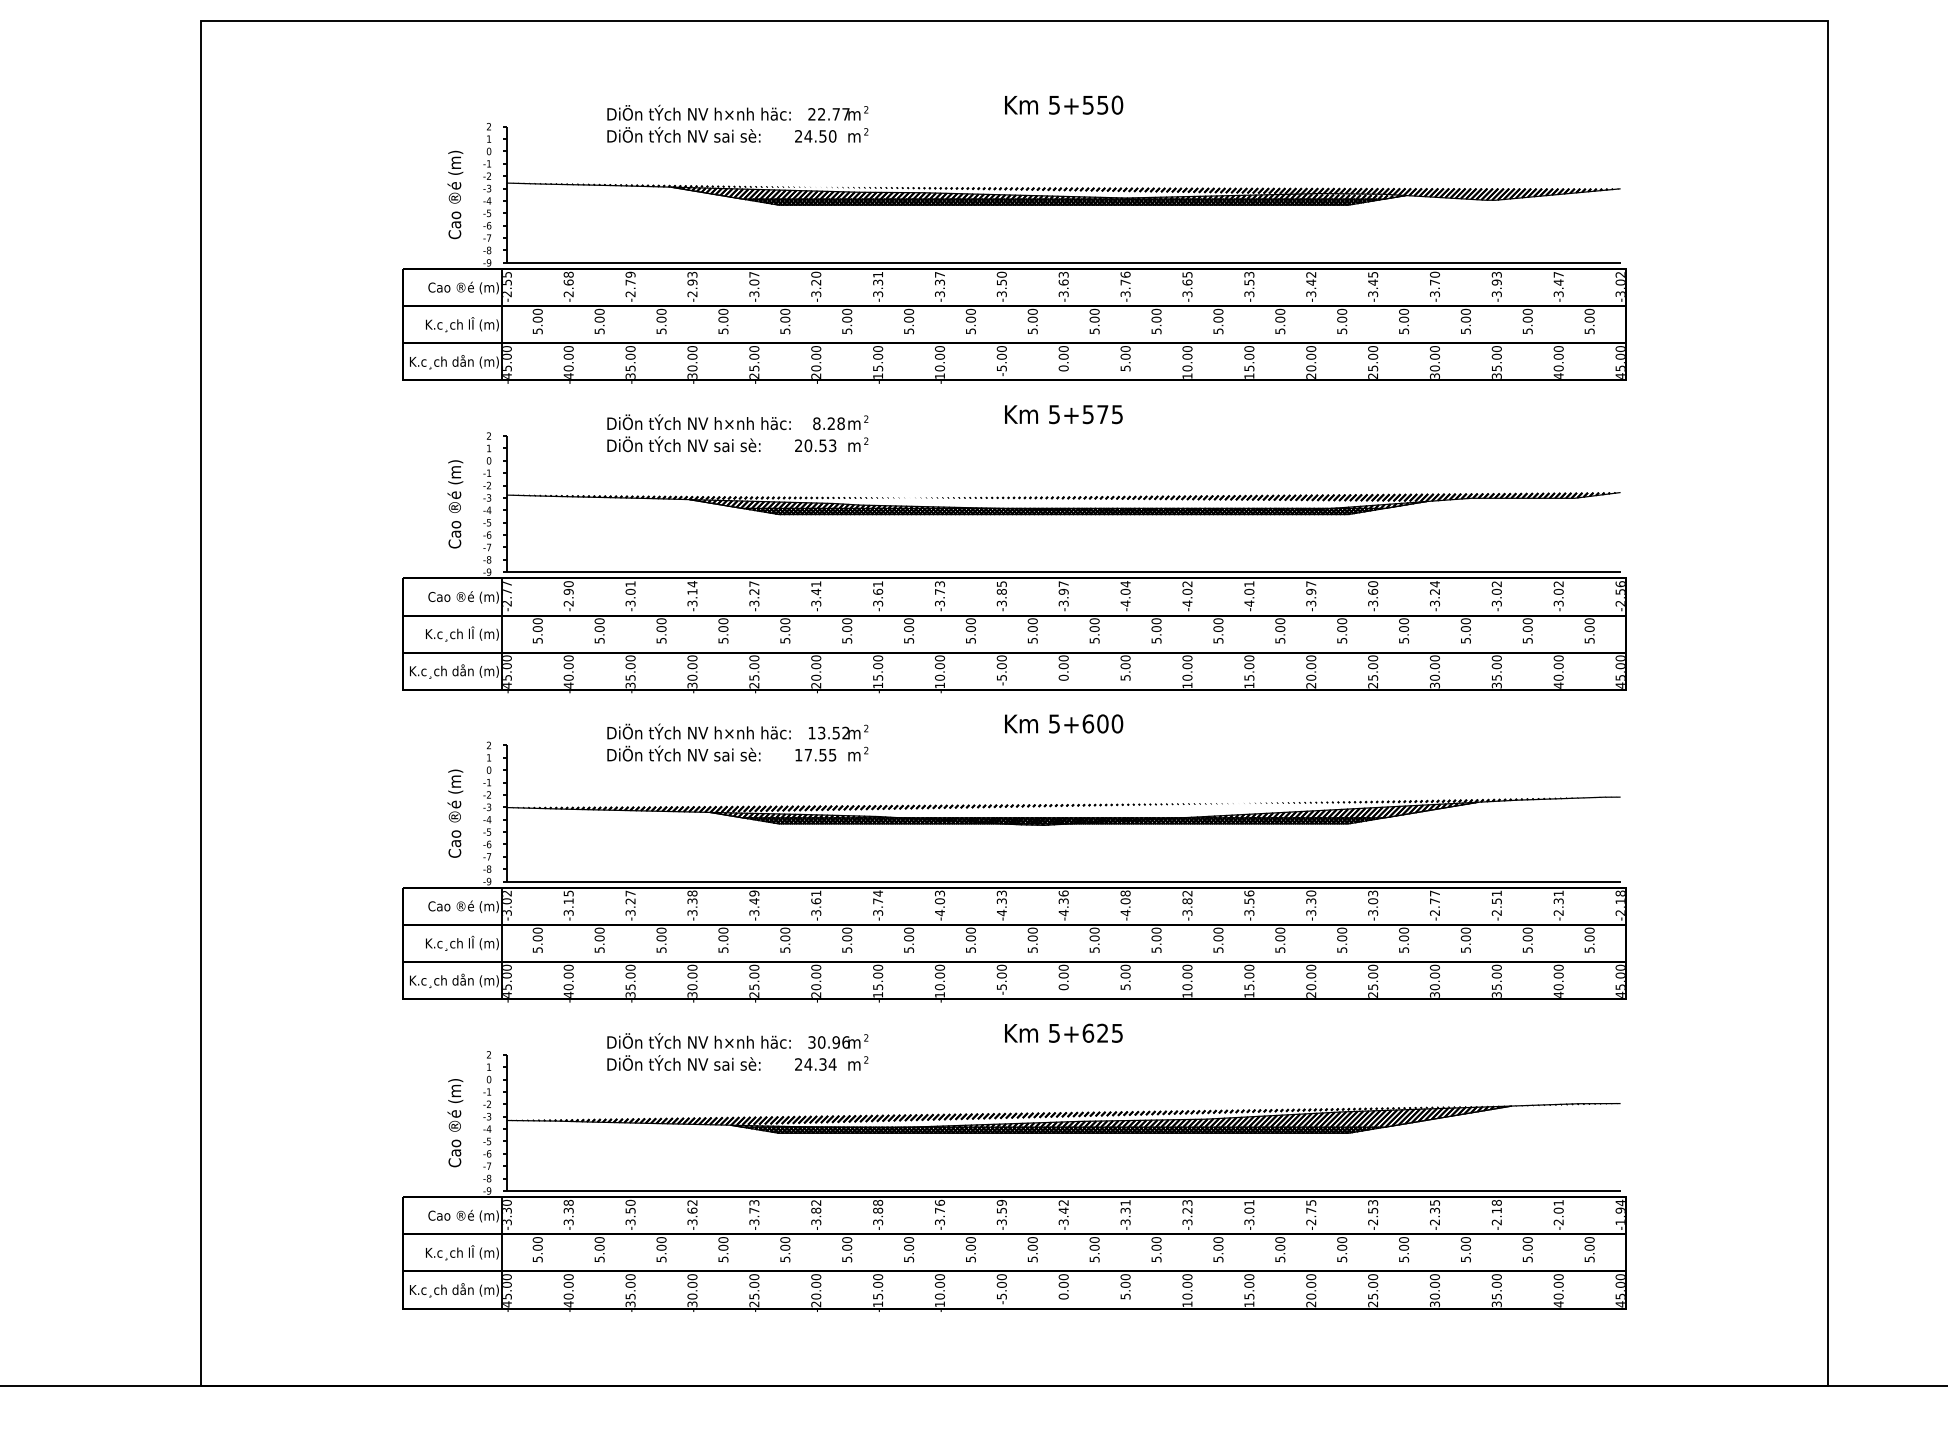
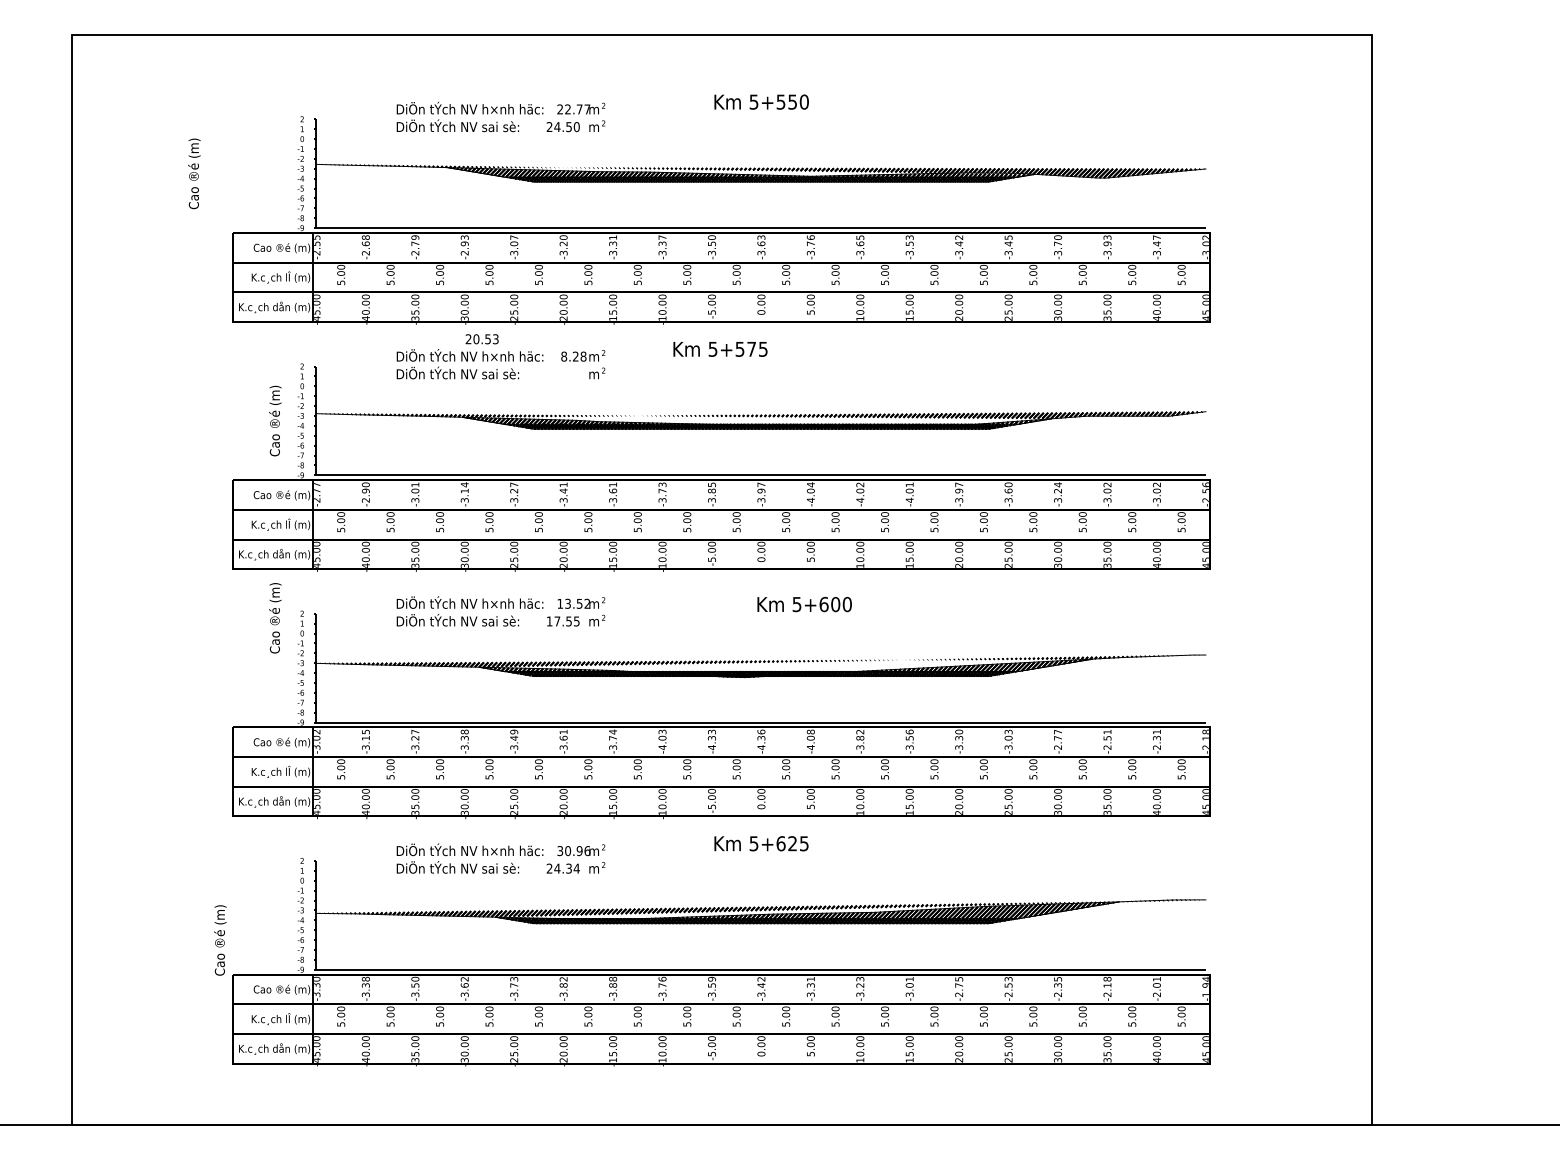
text: (455, 194) -> (194, 173), moved
text: (1063, 414) -> (720, 349), moved
text: (814, 446) -> (481, 339), moved
text: (1063, 723) -> (804, 604), moved
text: (455, 814) -> (275, 618), moved
text: (455, 1123) -> (220, 940), moved

